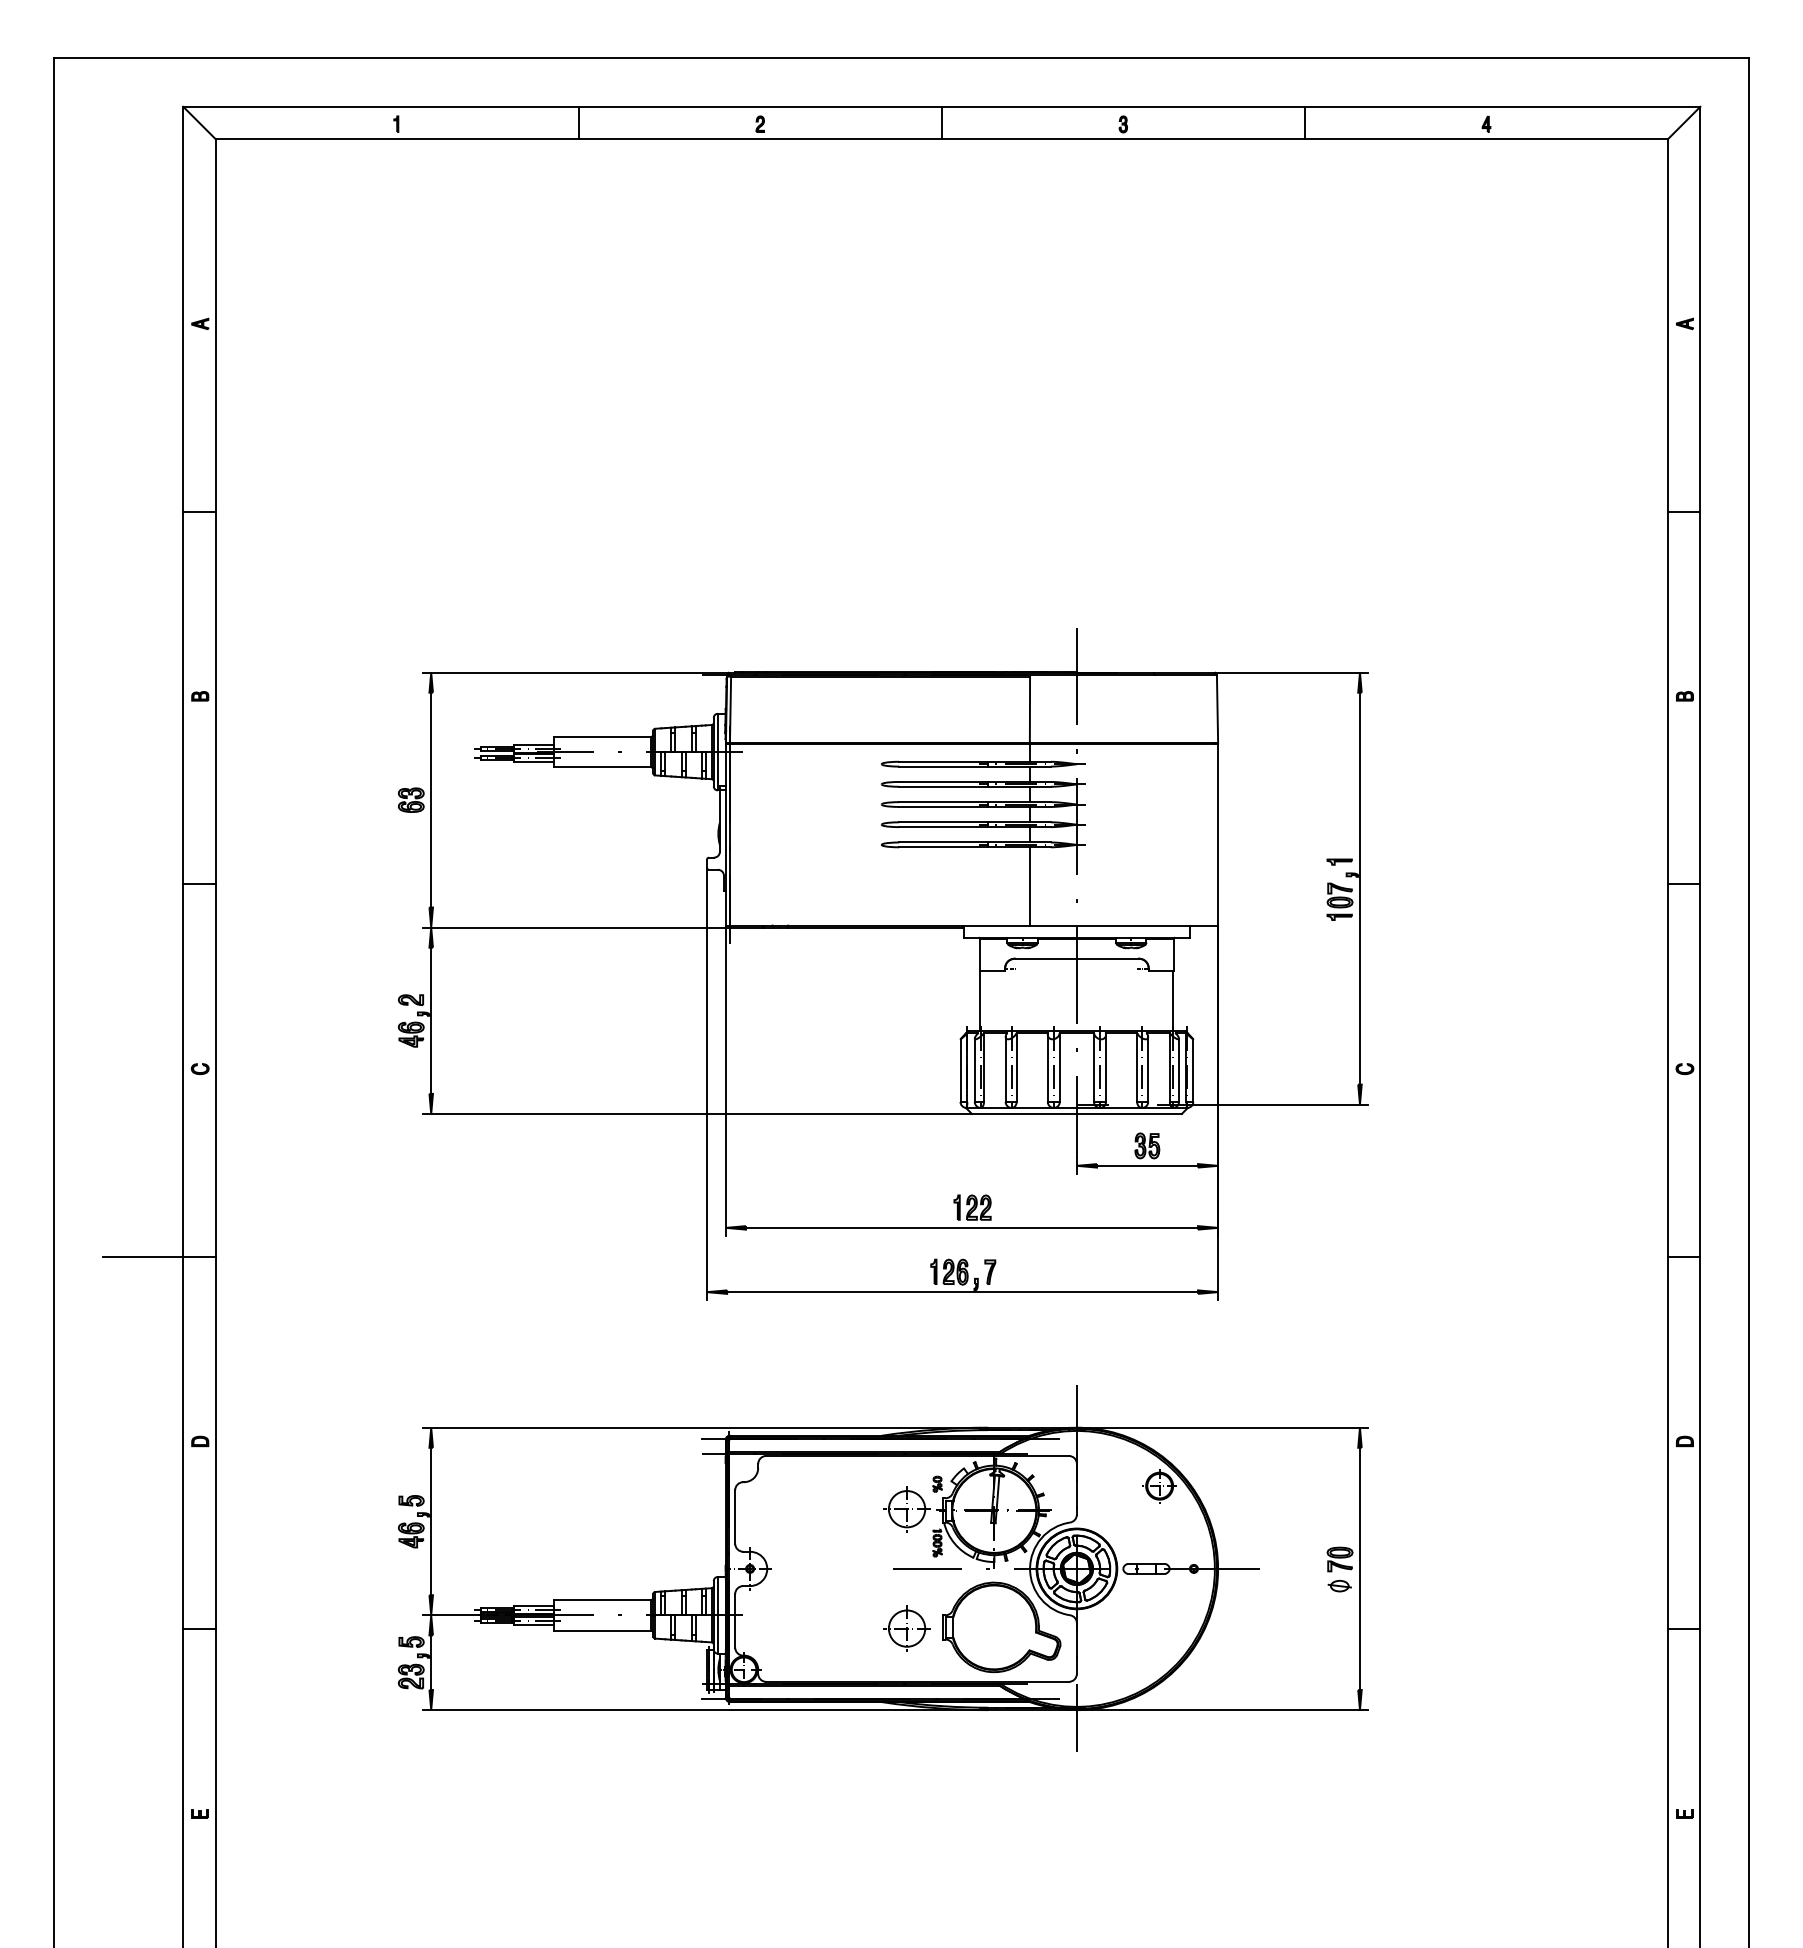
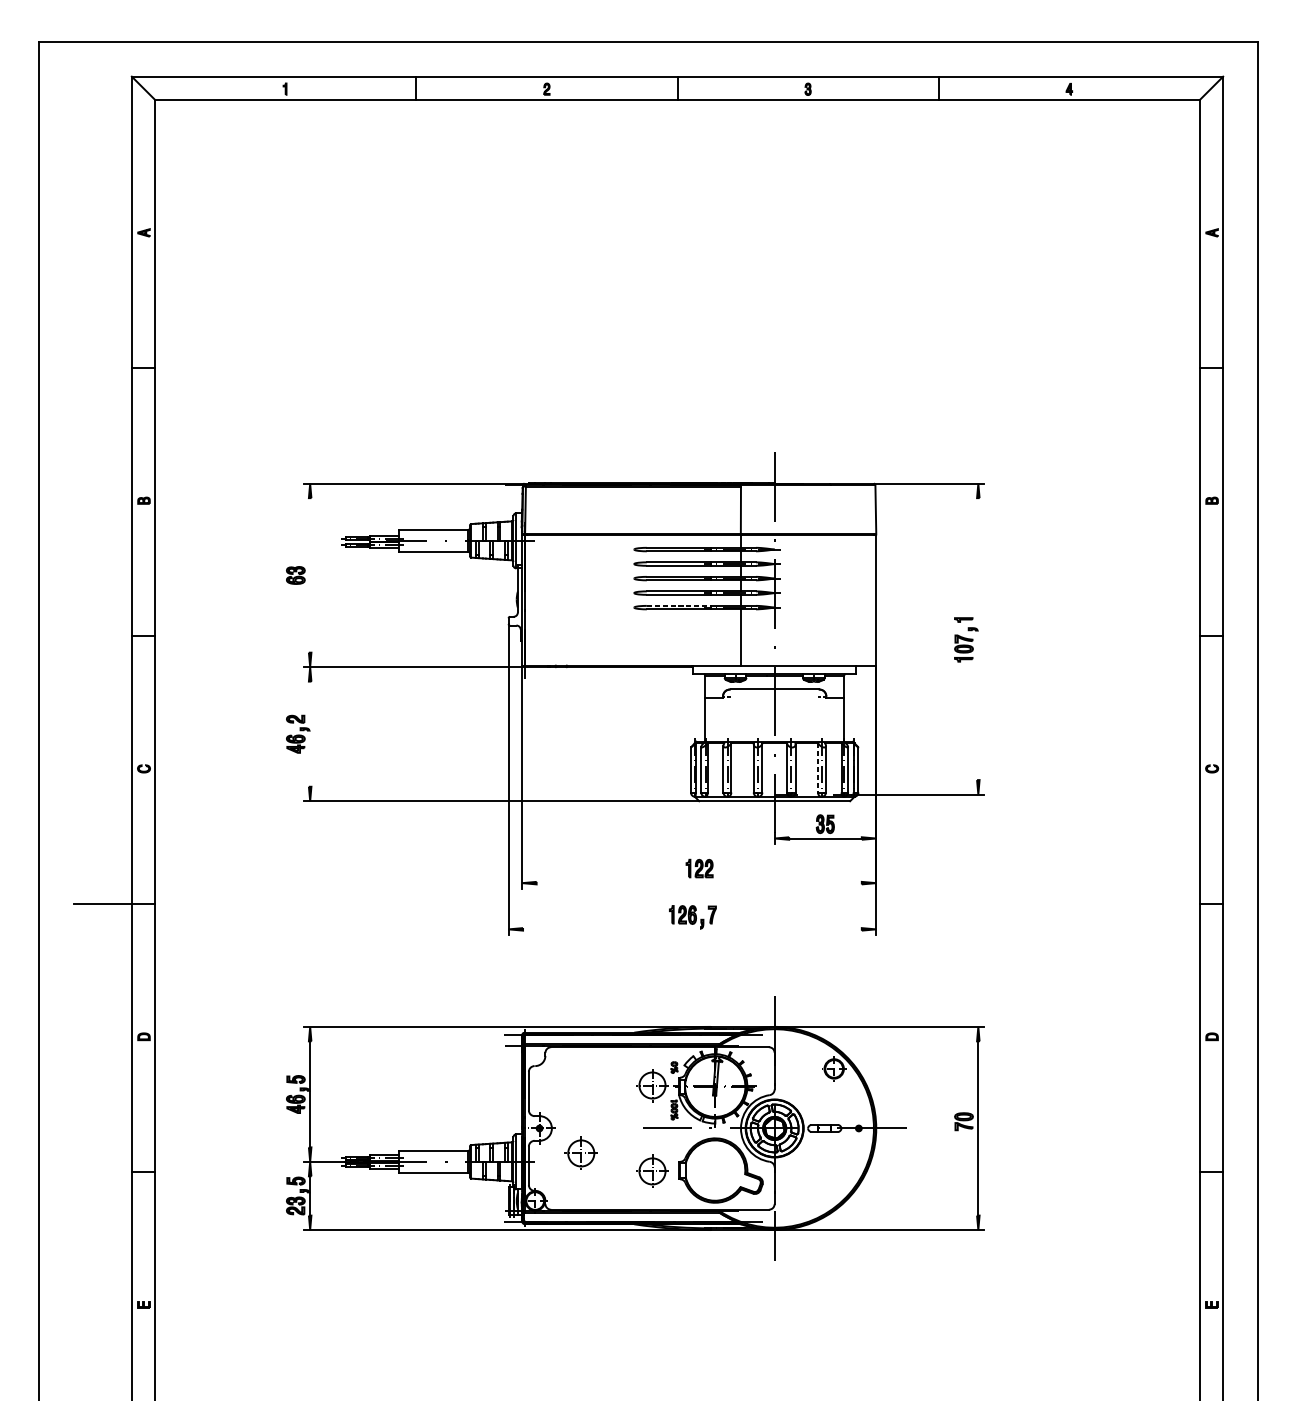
line: (431, 799) -> (310, 574), removed
line: (944, 842) -> (679, 605), solid -> dashed
line: (1359, 888) -> (977, 638), removed
line: (431, 1020) -> (310, 733), removed
line: (1137, 1068) -> (818, 768), solid -> dashed
line: (972, 1227) -> (699, 882), removed
line: (962, 1292) -> (692, 929), removed
part: (1339, 1585) -> (963, 1140), removed
part: (807, 1603) -> (580, 1153), added

